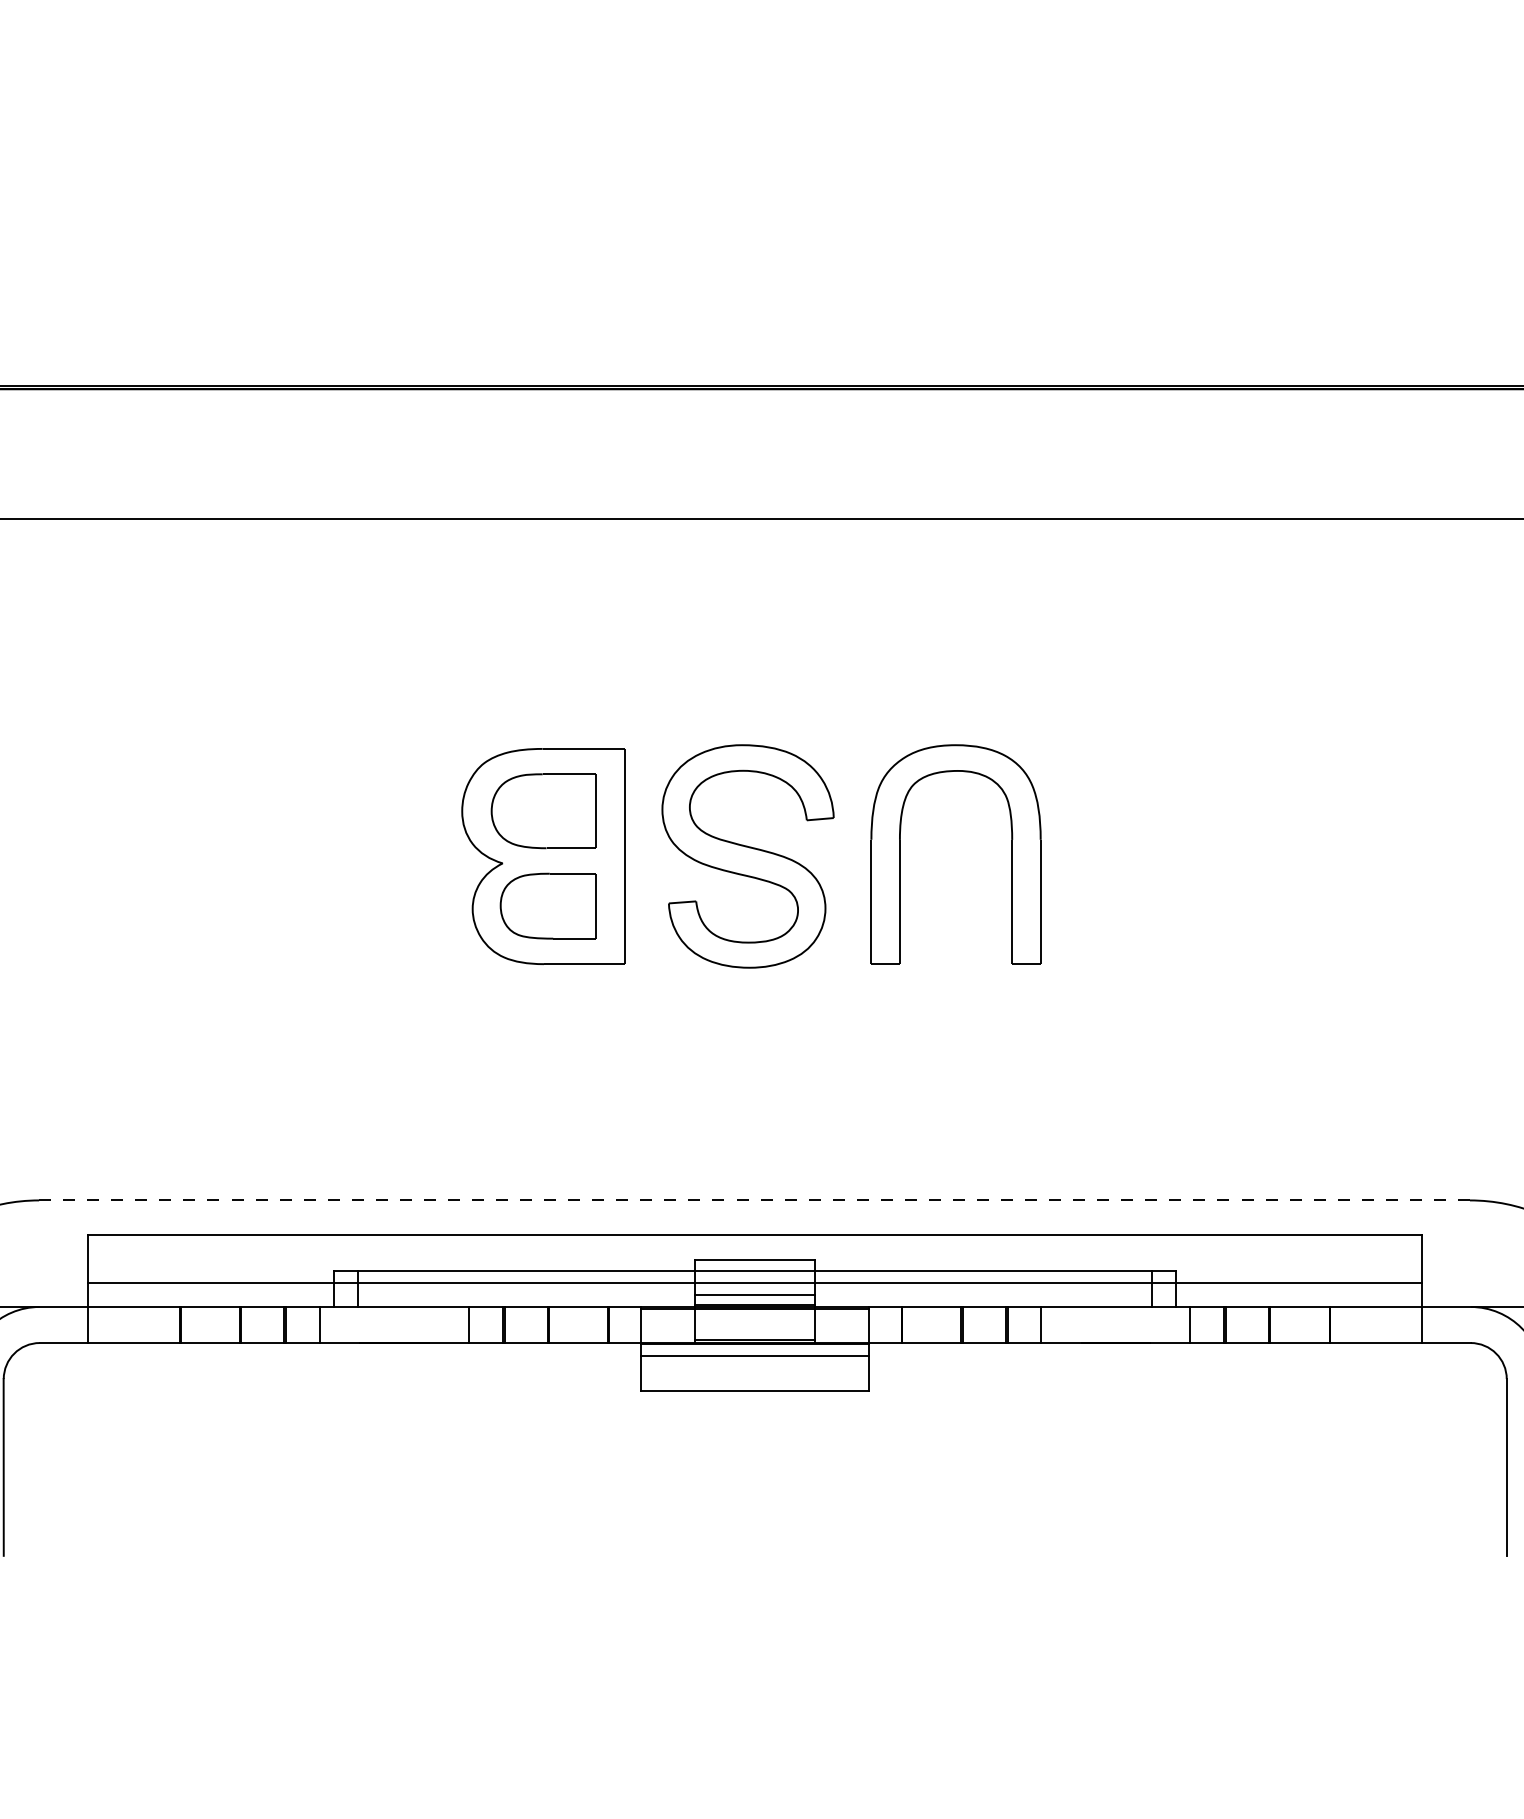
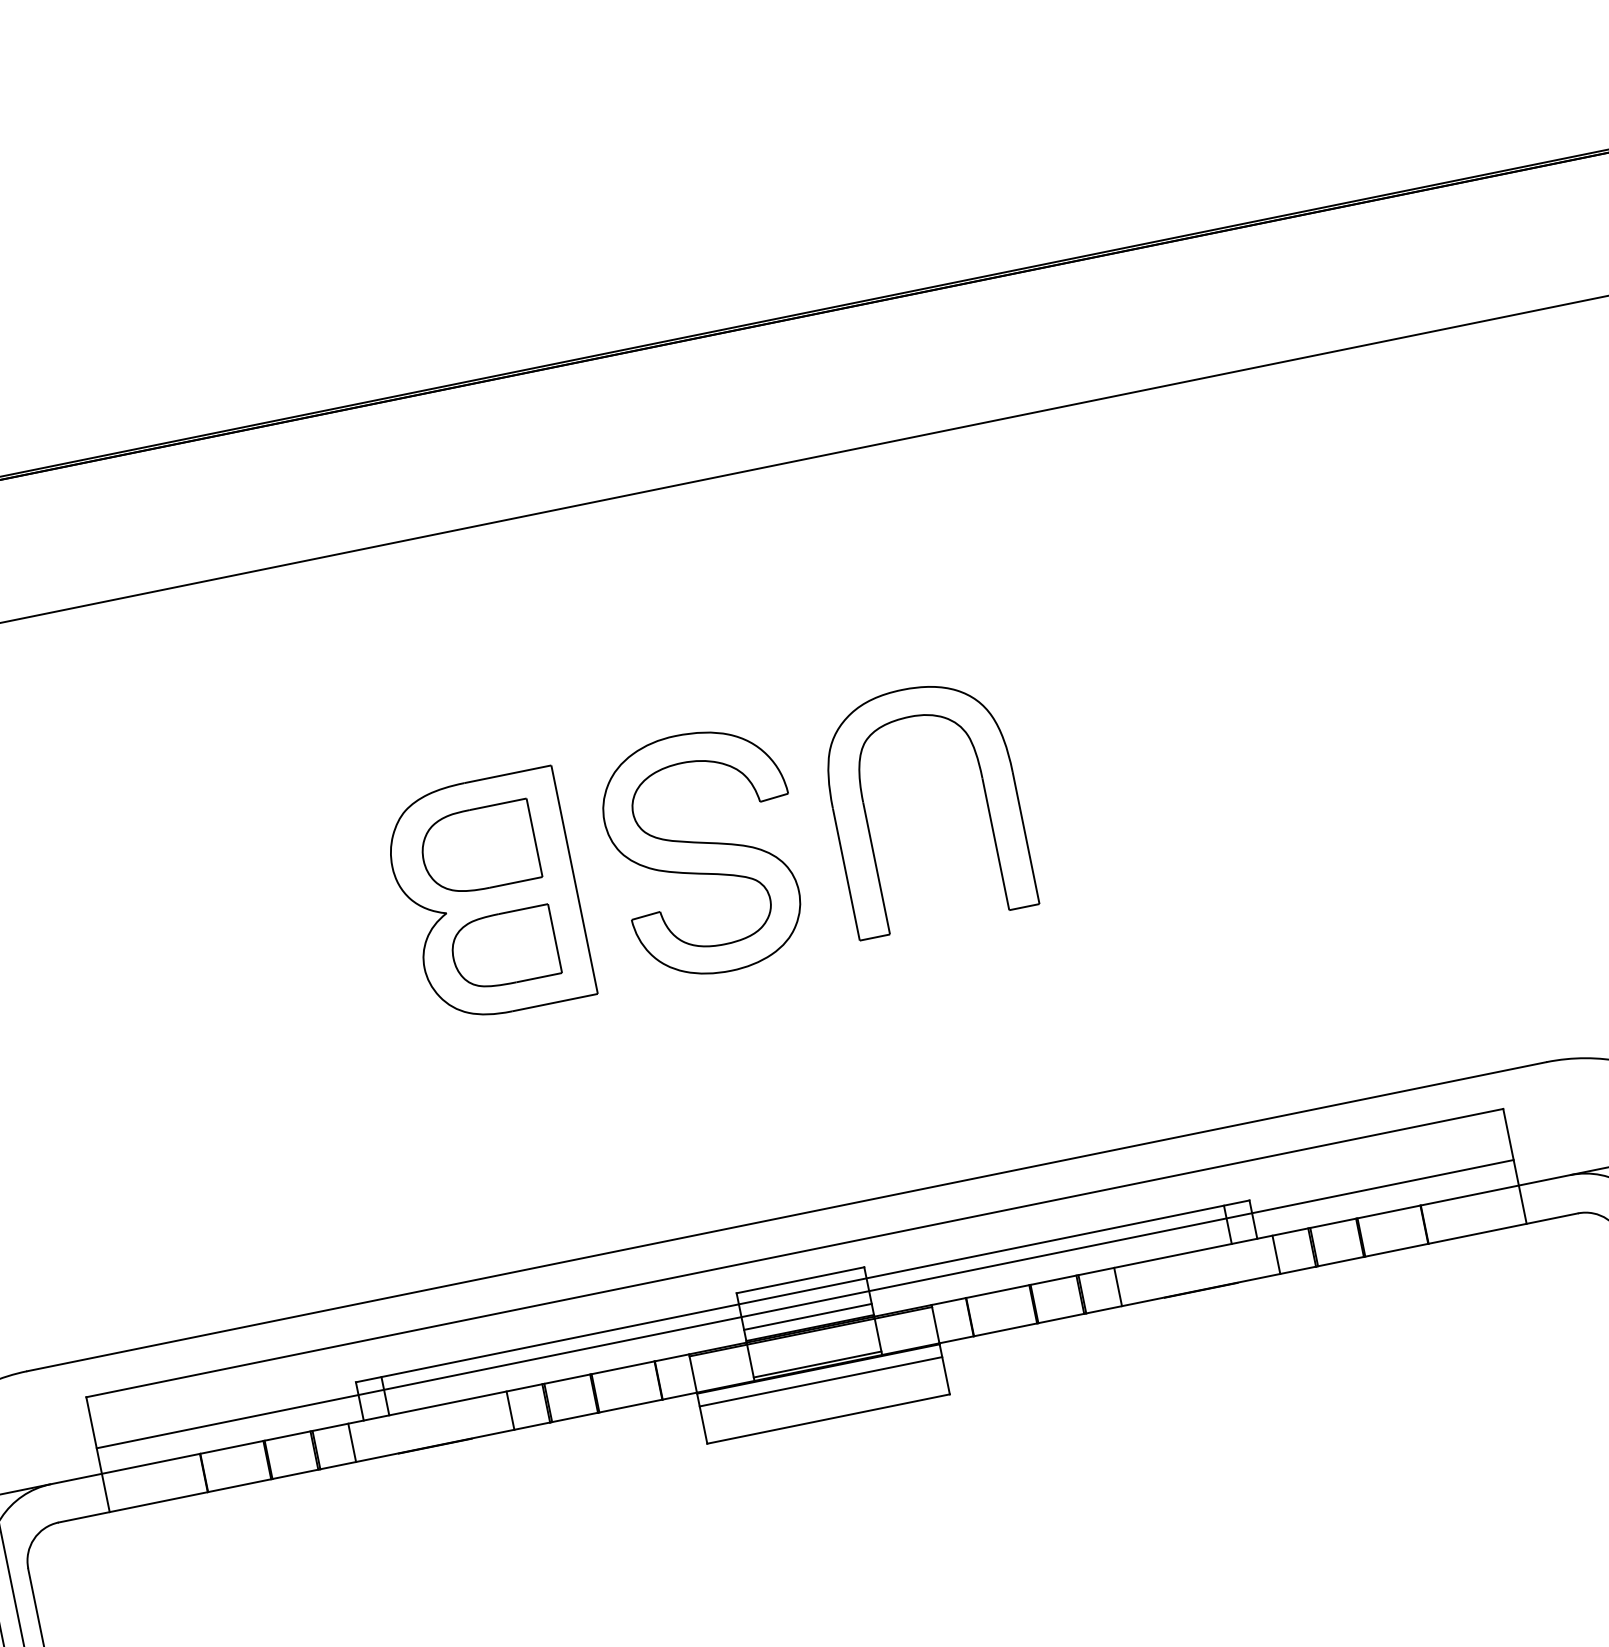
line: (755, 1200) -> (787, 1216), dashed -> solid

